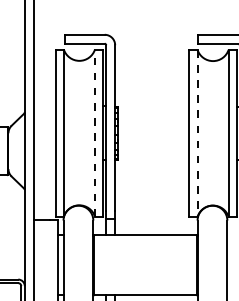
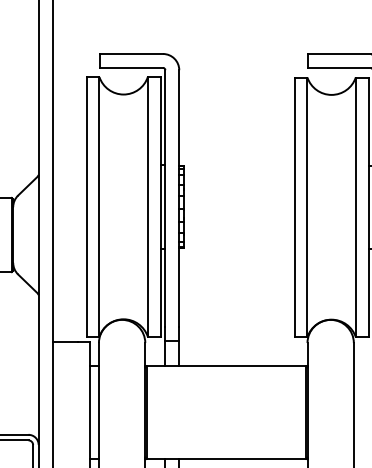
line: (94, 132) -> (147, 205), dashed -> solid
line: (197, 133) -> (307, 207), dashed -> solid

